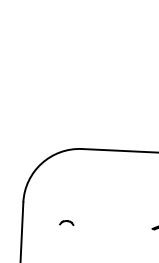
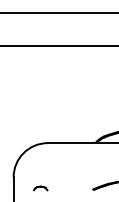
part: (66, 222) -> (40, 188), size x1.67

